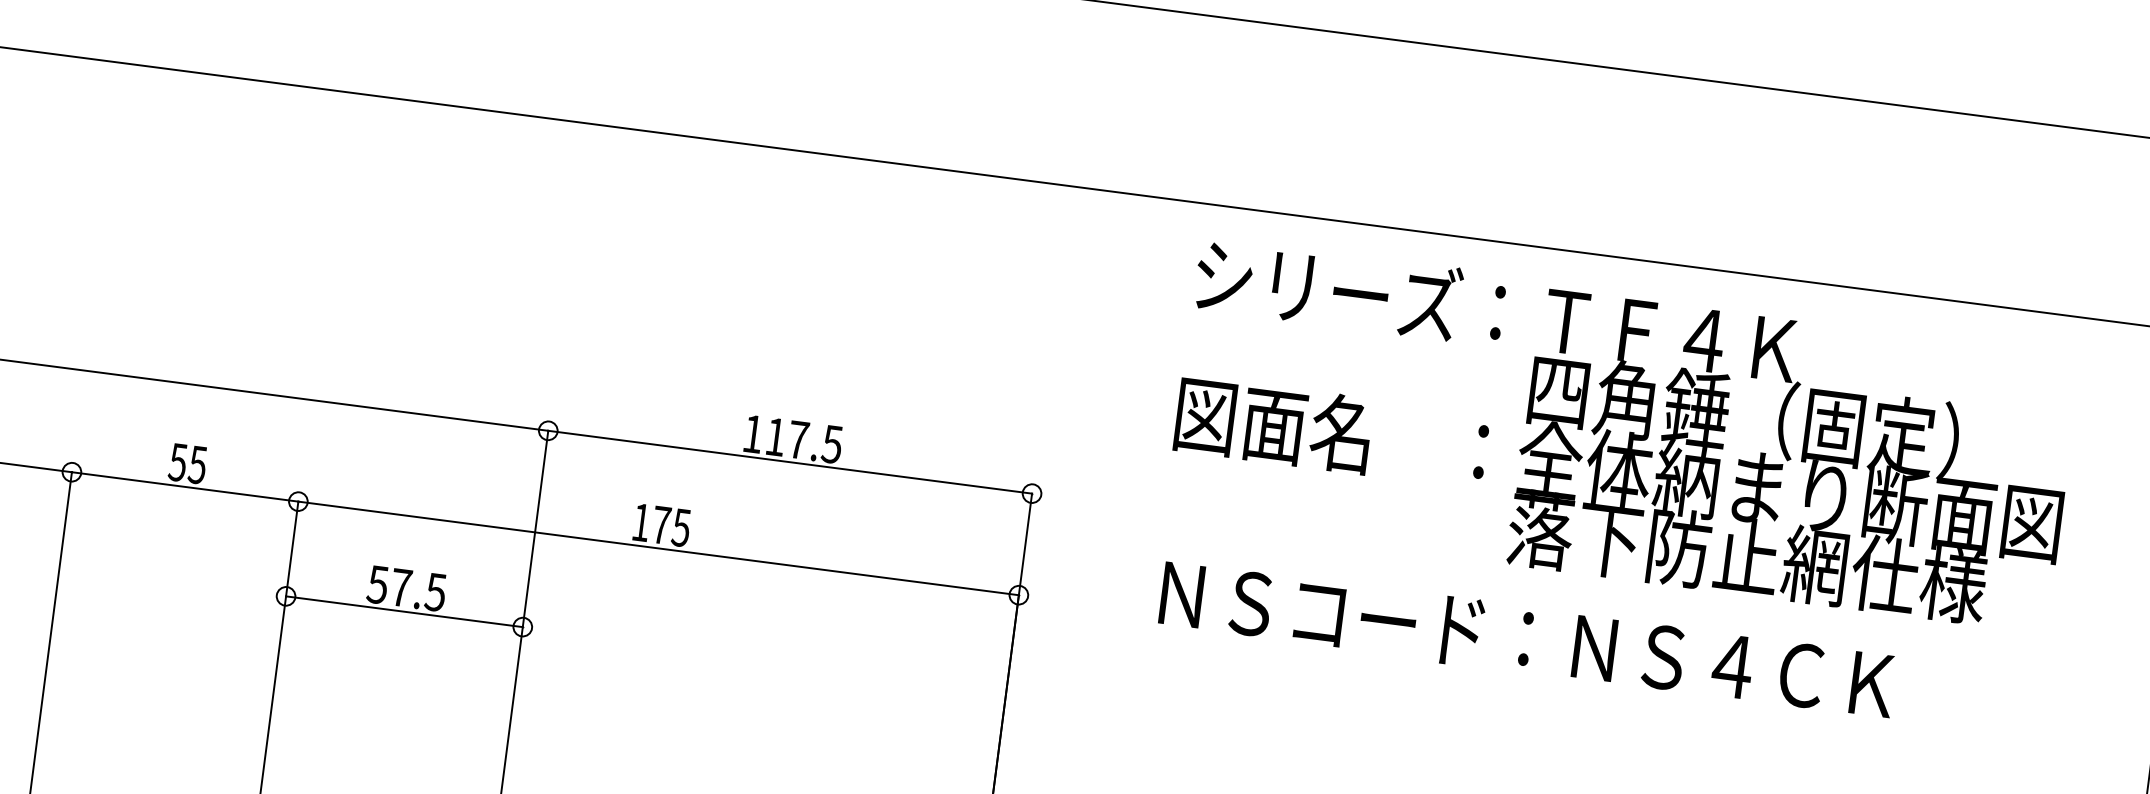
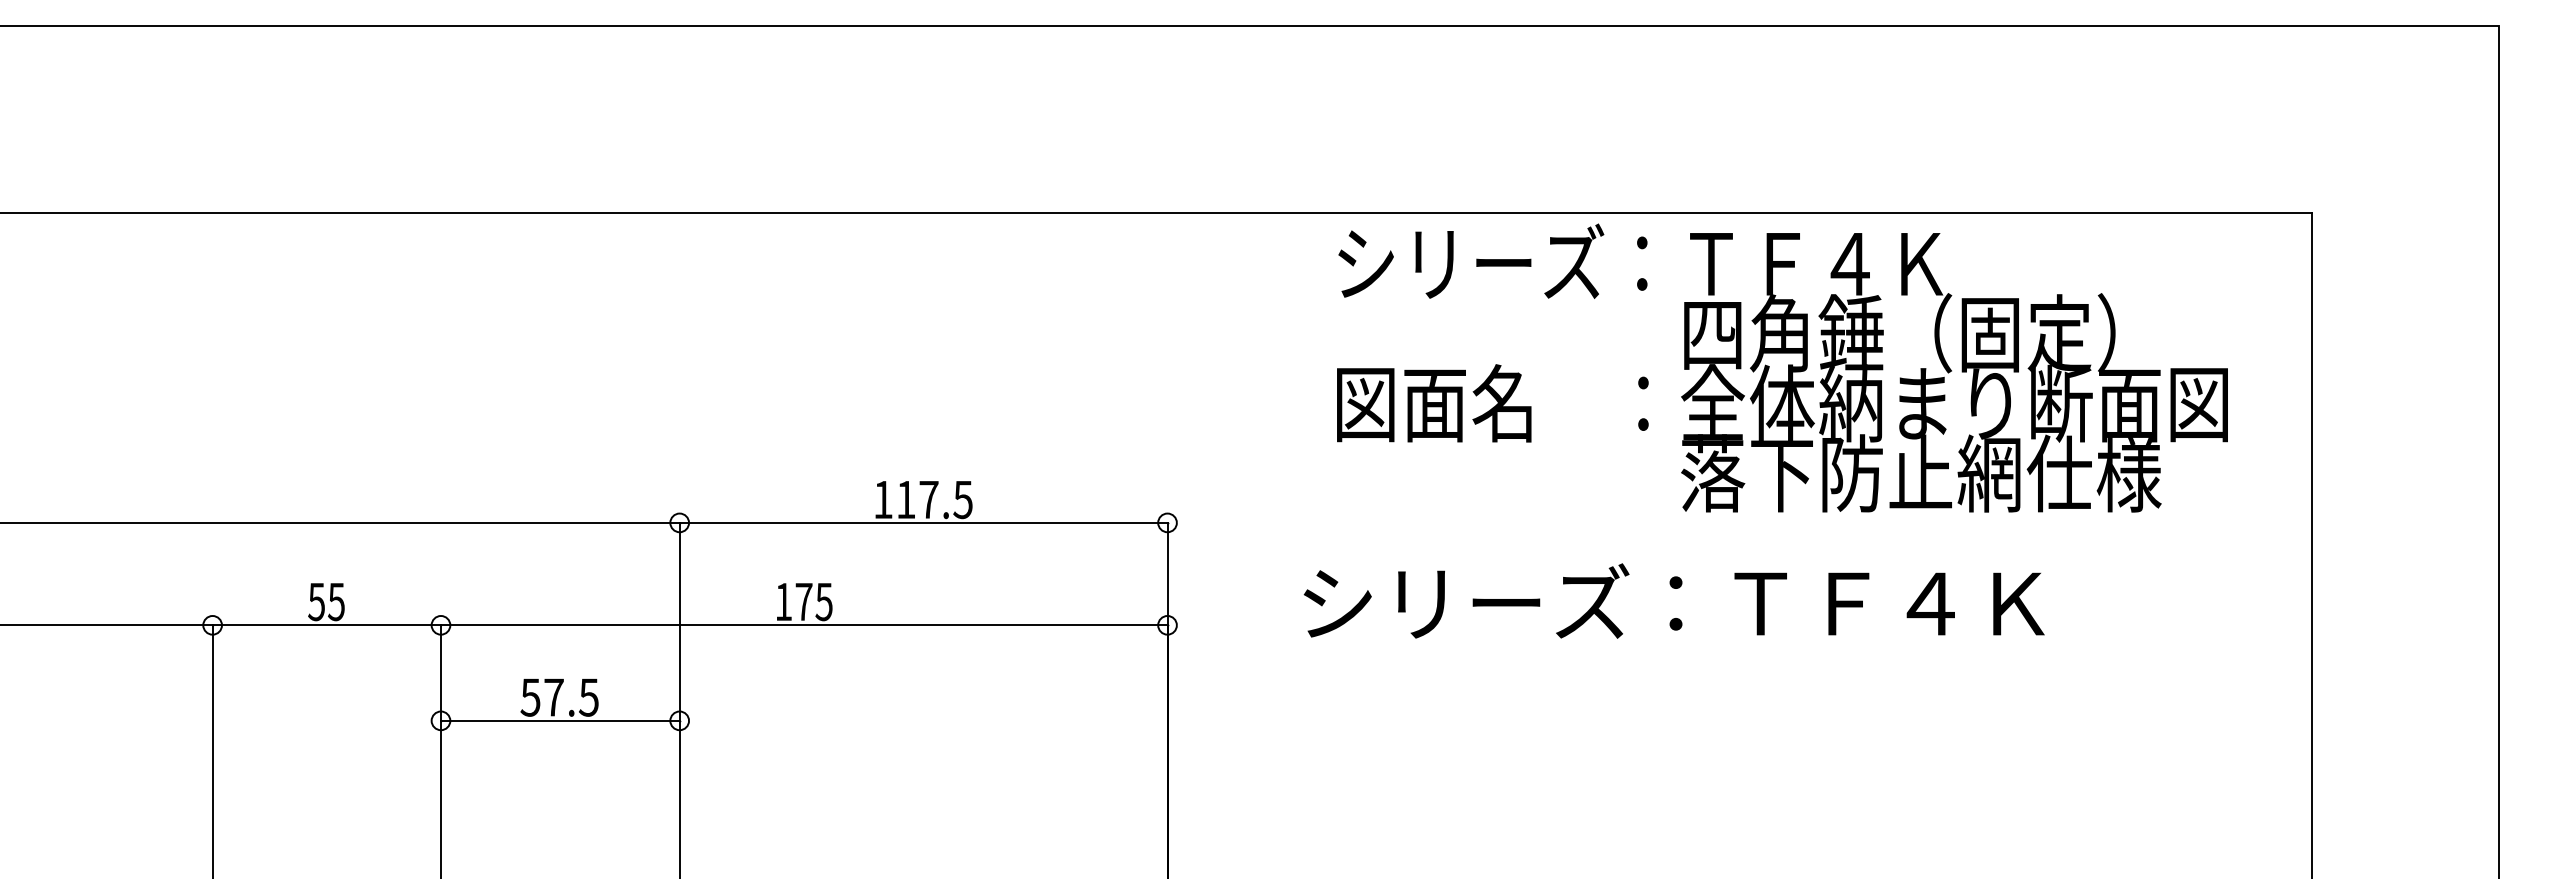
text: (1623, 433) -> (1782, 367), moved
text: (1524, 635) -> (1674, 600), ＮＳコード：ＮＳ４ＣＫ -> シリーズ：ＴＦ４Ｋ

